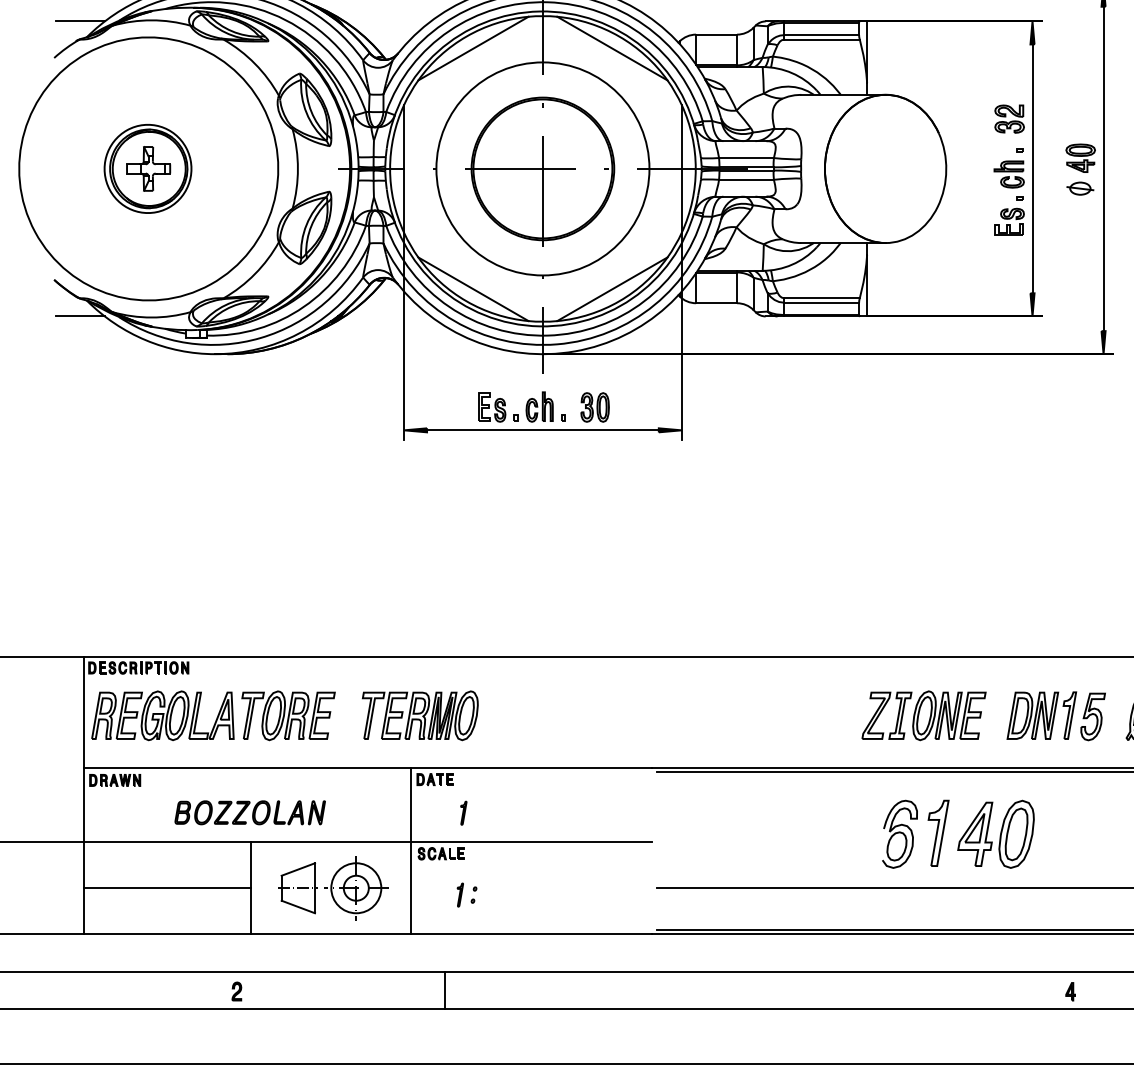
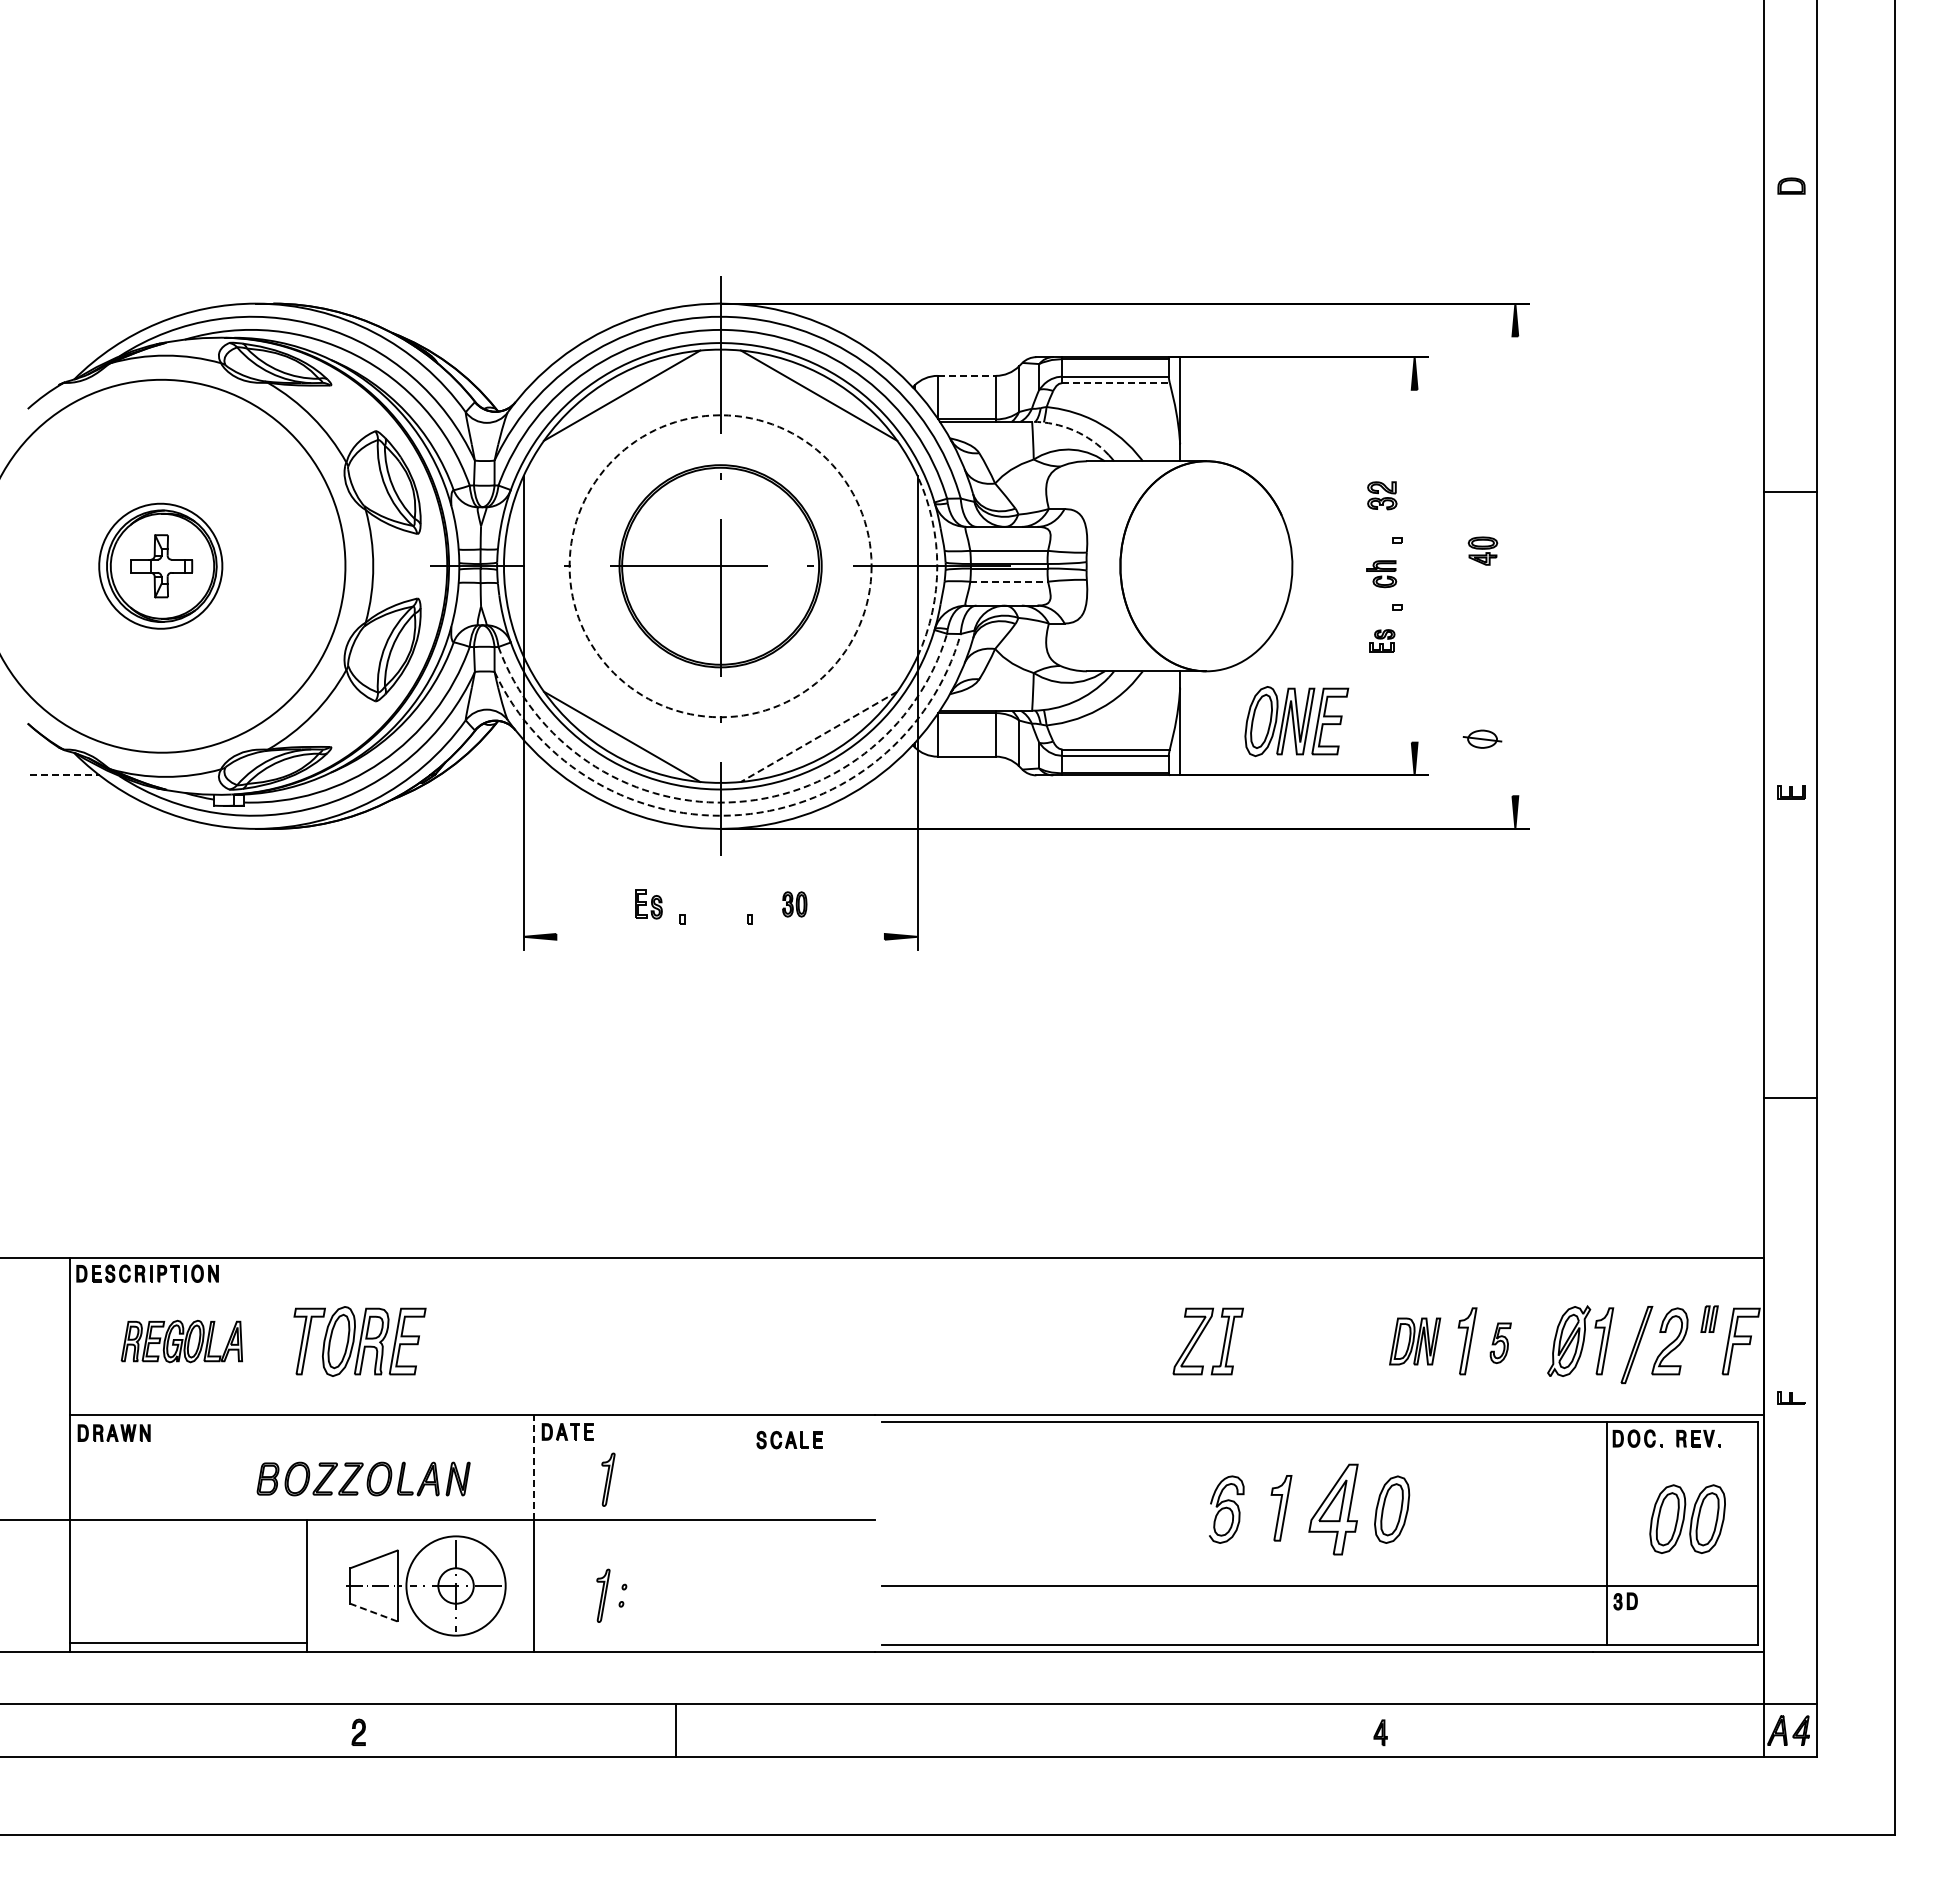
line: (80, 21) -> (64, 357), removed
line: (717, 34) -> (967, 375), solid -> dashed
line: (822, 40) -> (1116, 383), solid -> dashed
arc: (791, 73) -> (1073, 430), solid -> dashed
part: (1009, 119) -> (1382, 495), size x0.7
part: (1080, 157) -> (1482, 550), size x0.7
line: (1032, 168) -> (1414, 565), removed
circle: (542, 169) -> (720, 566), solid -> dashed
arc: (695, 169) -> (937, 566), solid -> dashed
line: (1103, 169) -> (1515, 566), removed
part: (1009, 174) -> (1381, 573), size x0.7
line: (746, 179) -> (1009, 581), solid -> dashed
part: (1080, 188) -> (1482, 738), moved
part: (1009, 221) -> (1382, 640), size x0.6
line: (611, 289) -> (818, 737), solid -> dashed
line: (80, 316) -> (64, 775), solid -> dashed
arc: (547, 335) -> (727, 802), solid -> dashed
arc: (556, 344) -> (740, 814), solid -> dashed
part: (539, 406) -> (715, 903), removed
part: (492, 407) -> (648, 904), size x0.7
part: (595, 407) -> (794, 904), size x0.6
line: (542, 430) -> (720, 936), removed
part: (162, 715) -> (181, 1341), size x0.6
part: (420, 715) -> (546, 1341), removed
part: (949, 715) -> (1296, 721), moved
part: (1032, 715) -> (1414, 1341), size x0.7
part: (1093, 717) -> (1500, 1343), size x0.6
line: (410, 804) -> (533, 1467), solid -> dashed
part: (250, 812) -> (363, 1478), moved
part: (463, 813) -> (608, 1479), size x1.6
part: (938, 833) -> (1281, 1508), size x0.7
part: (899, 834) -> (1226, 1509), size x0.7
part: (1016, 834) -> (1391, 1509), size x0.7
part: (441, 854) -> (789, 1440), moved
line: (167, 887) -> (188, 1642), moved
circle: (355, 887) -> (455, 1585), size x1.4
part: (460, 894) -> (603, 1595), size x1.6
line: (298, 906) -> (373, 1612), solid -> dashed
part: (236, 990) -> (358, 1731), moved
line: (445, 990) -> (676, 1730), moved
part: (1070, 991) -> (1380, 1732), moved

